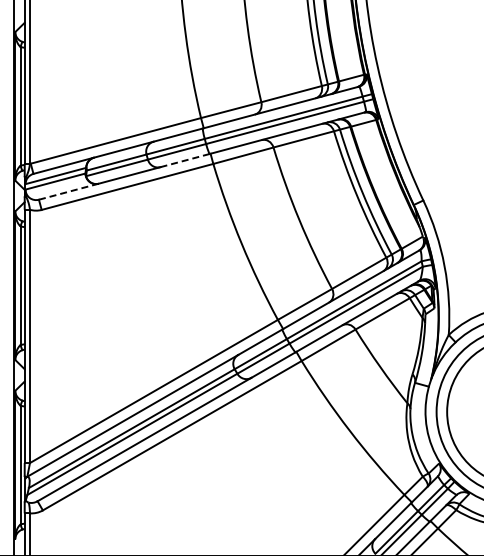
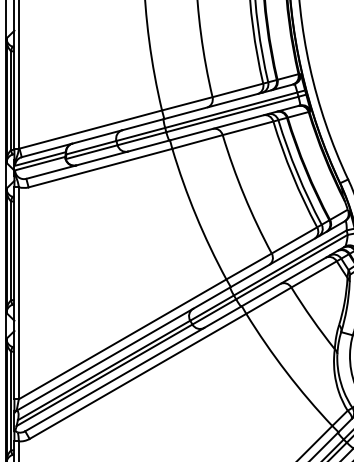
line: (184, 160) -> (148, 145), dashed -> solid
line: (68, 191) -> (51, 171), dashed -> solid

